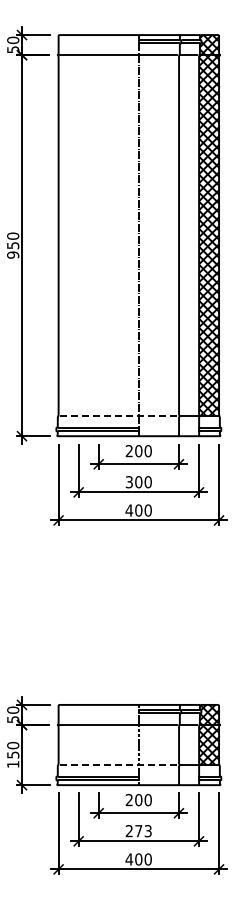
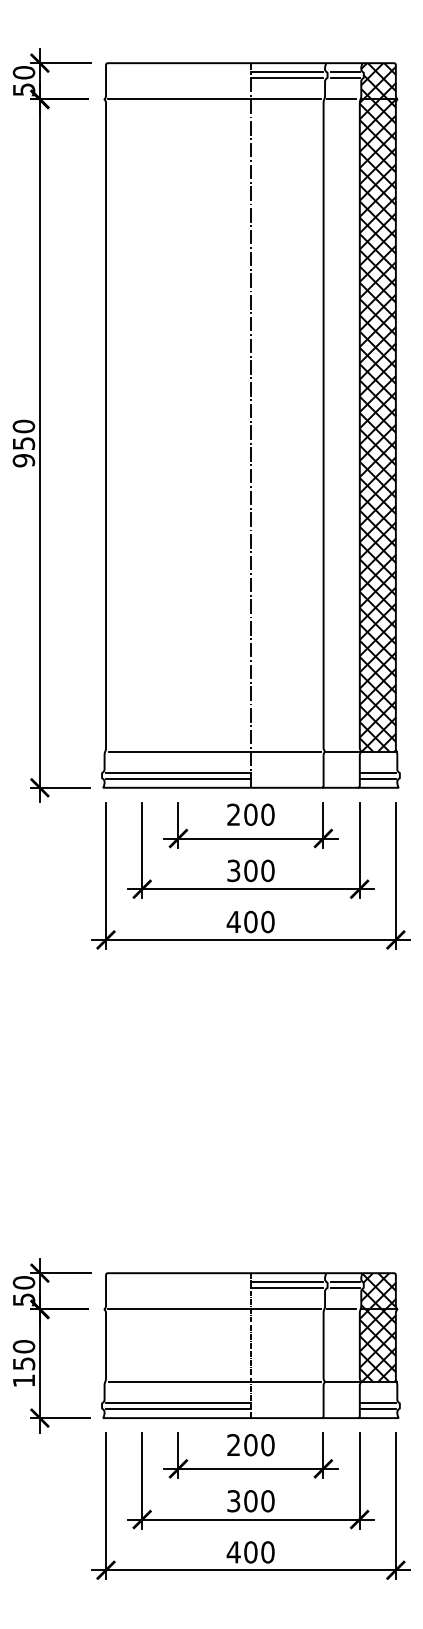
line: (119, 416) -> (216, 752), dashed -> solid
line: (119, 765) -> (216, 1382), dashed -> solid
text: (138, 831) -> (250, 1501), 273 -> 300

